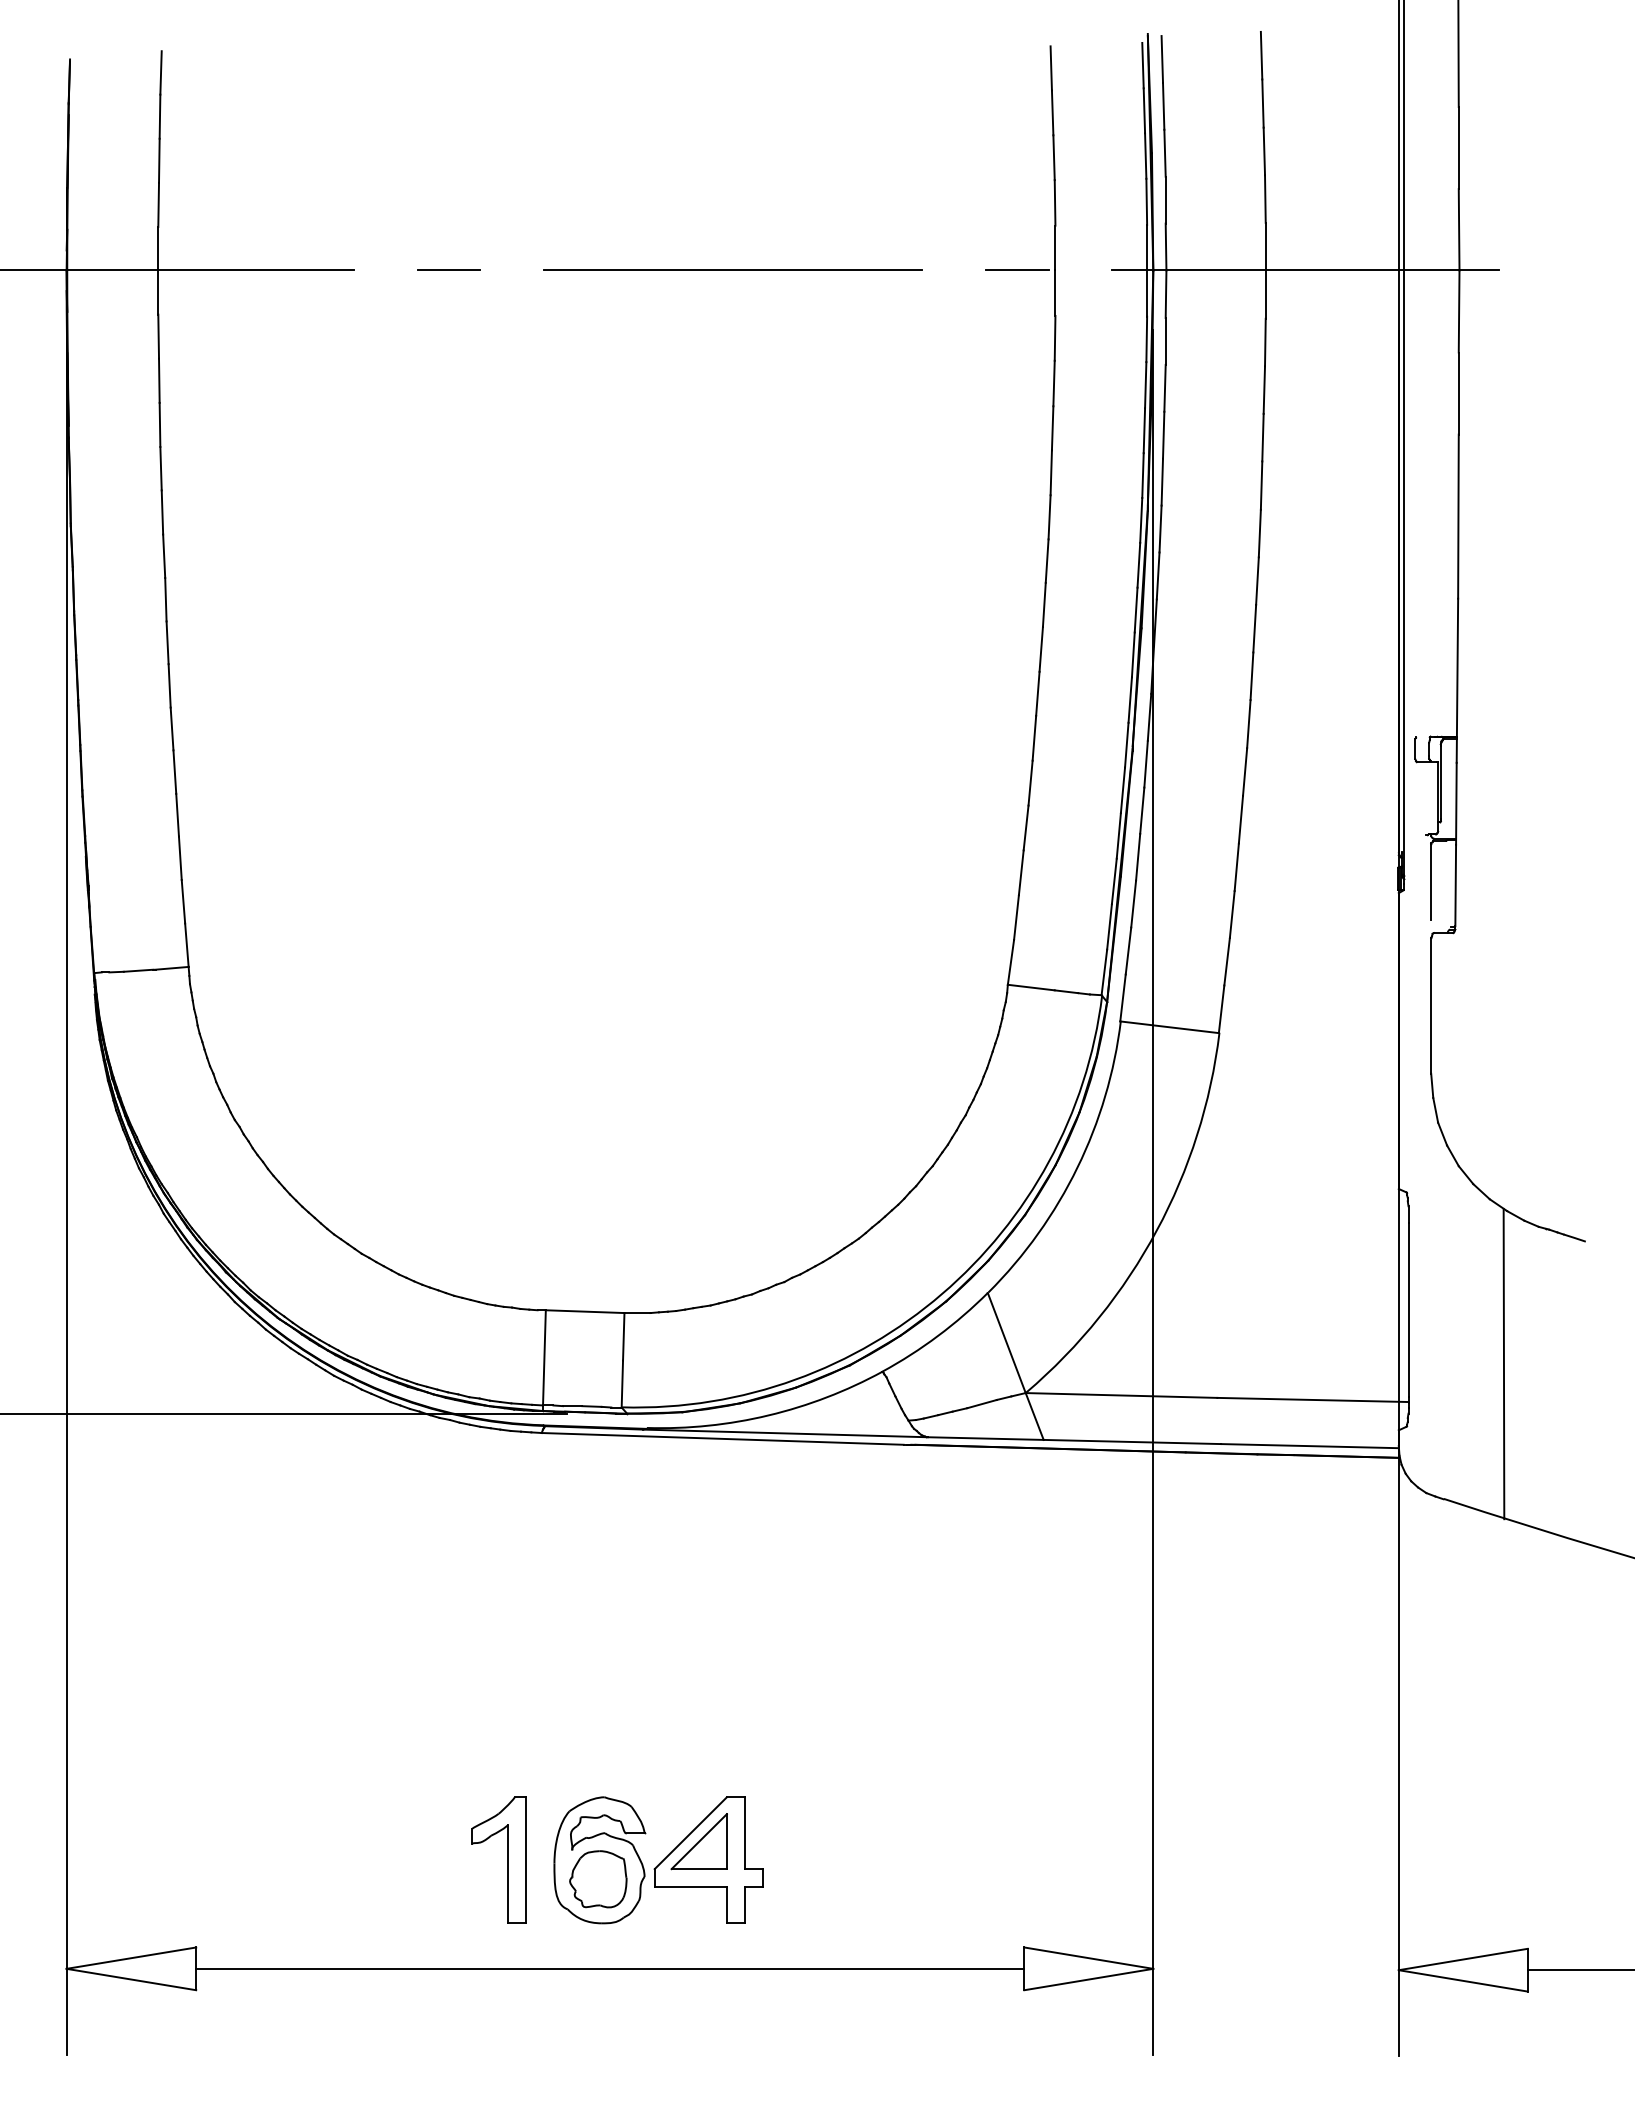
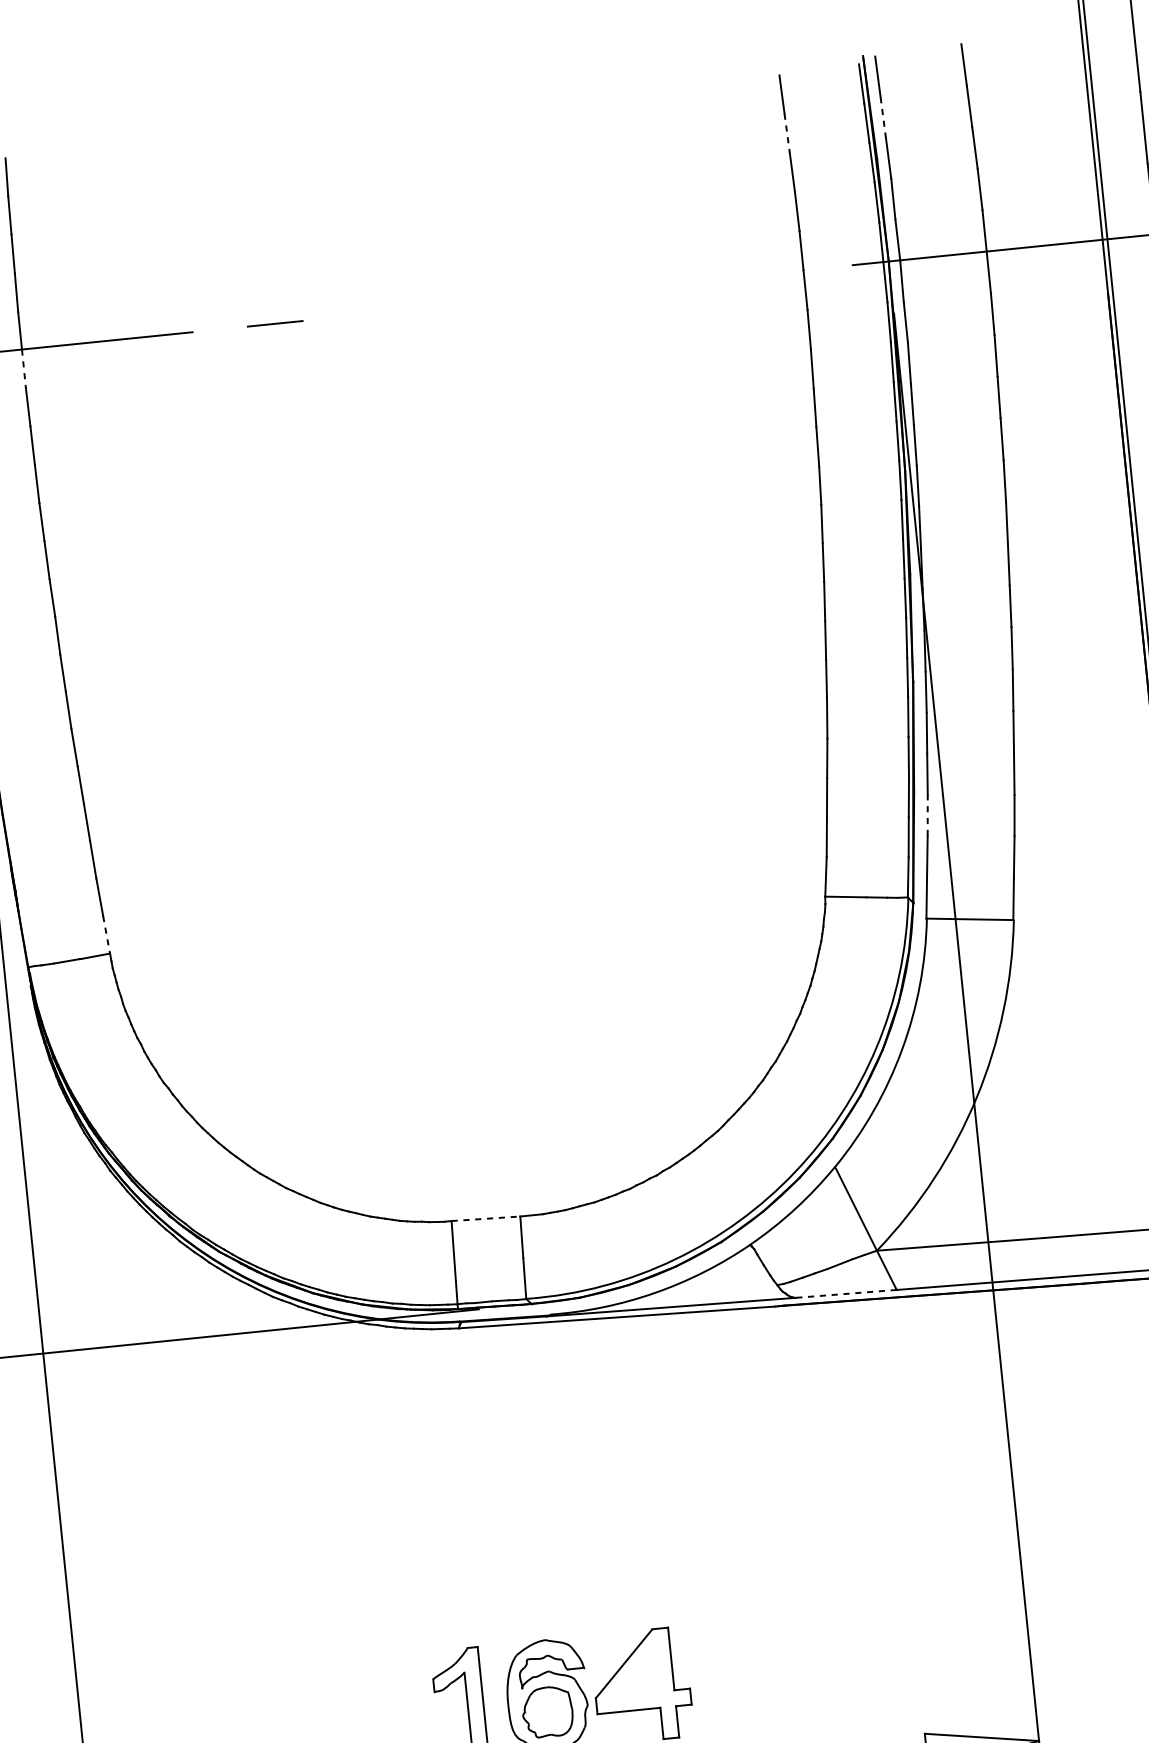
line: (1163, 106) -> (883, 117), solid -> dashed
line: (1052, 113) -> (787, 133), solid -> dashed
line: (732, 269) -> (522, 297), removed
line: (1016, 270) -> (769, 273), removed
line: (158, 293) -> (24, 369), solid -> dashed
line: (1133, 904) -> (927, 815), solid -> dashed
line: (186, 945) -> (106, 935), solid -> dashed
line: (585, 1311) -> (486, 1218), solid -> dashed
line: (985, 1438) -> (845, 1293), solid -> dashed
part: (698, 1841) -> (631, 1670), removed

